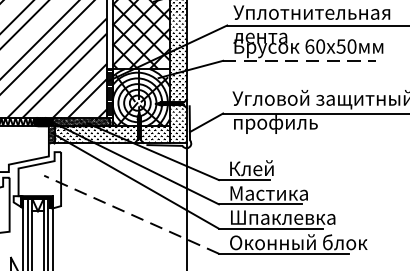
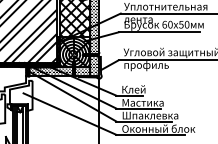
line: (300, 61) -> (159, 32), dashed -> solid
line: (132, 215) -> (70, 114), dashed -> solid

